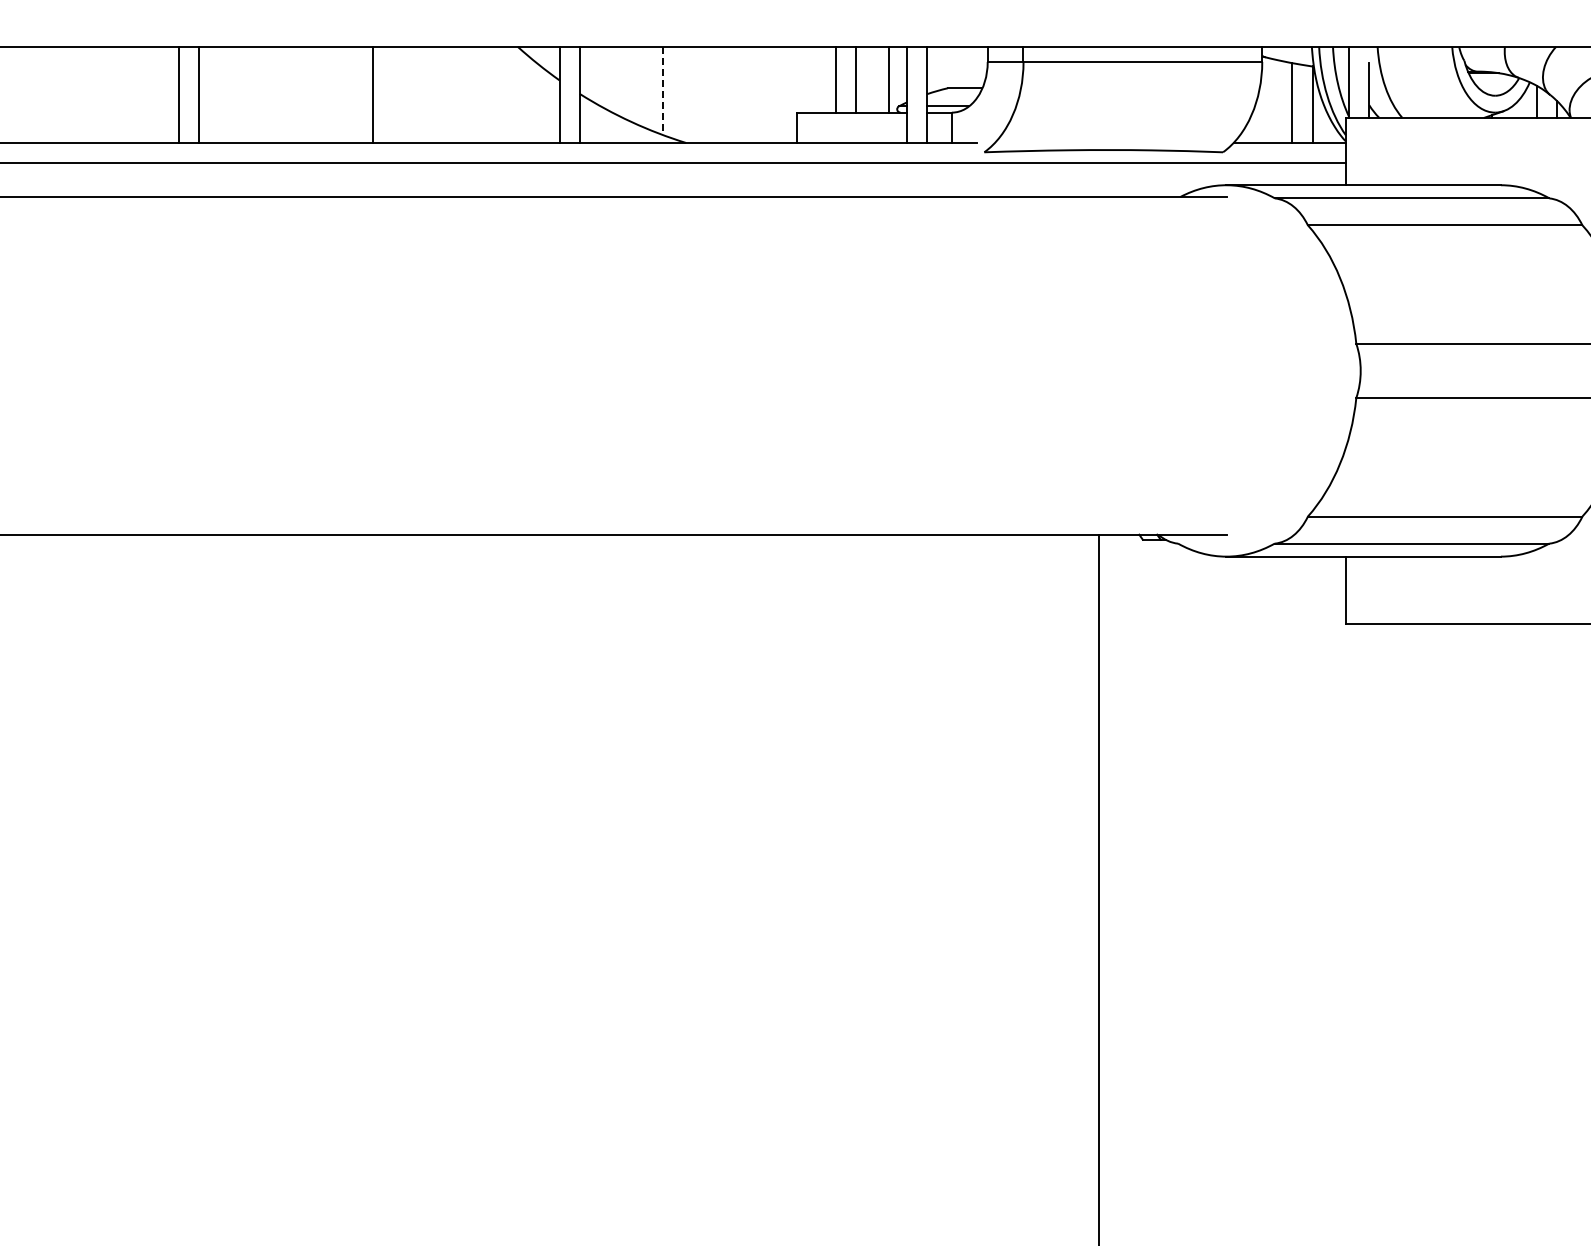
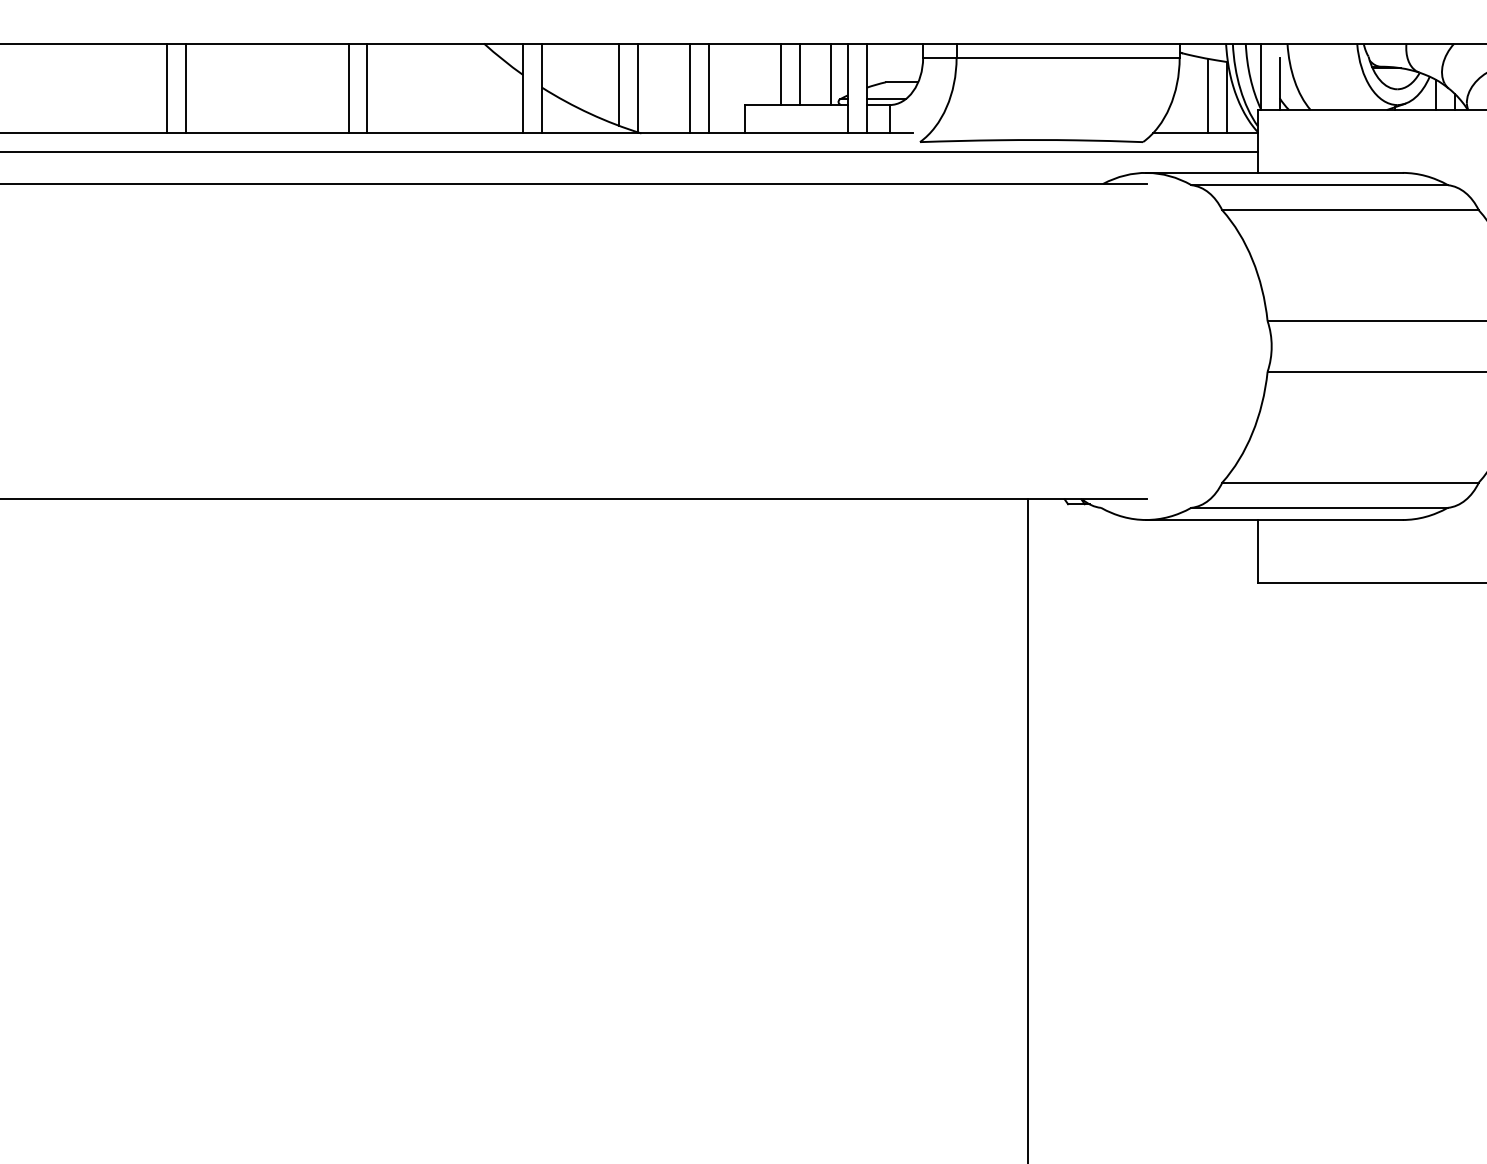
line: (662, 91) -> (619, 85), dashed -> solid
line: (393, 94) -> (367, 88), added
line: (682, 94) -> (637, 88), added
line: (738, 94) -> (690, 88), added
line: (758, 94) -> (708, 88), added

